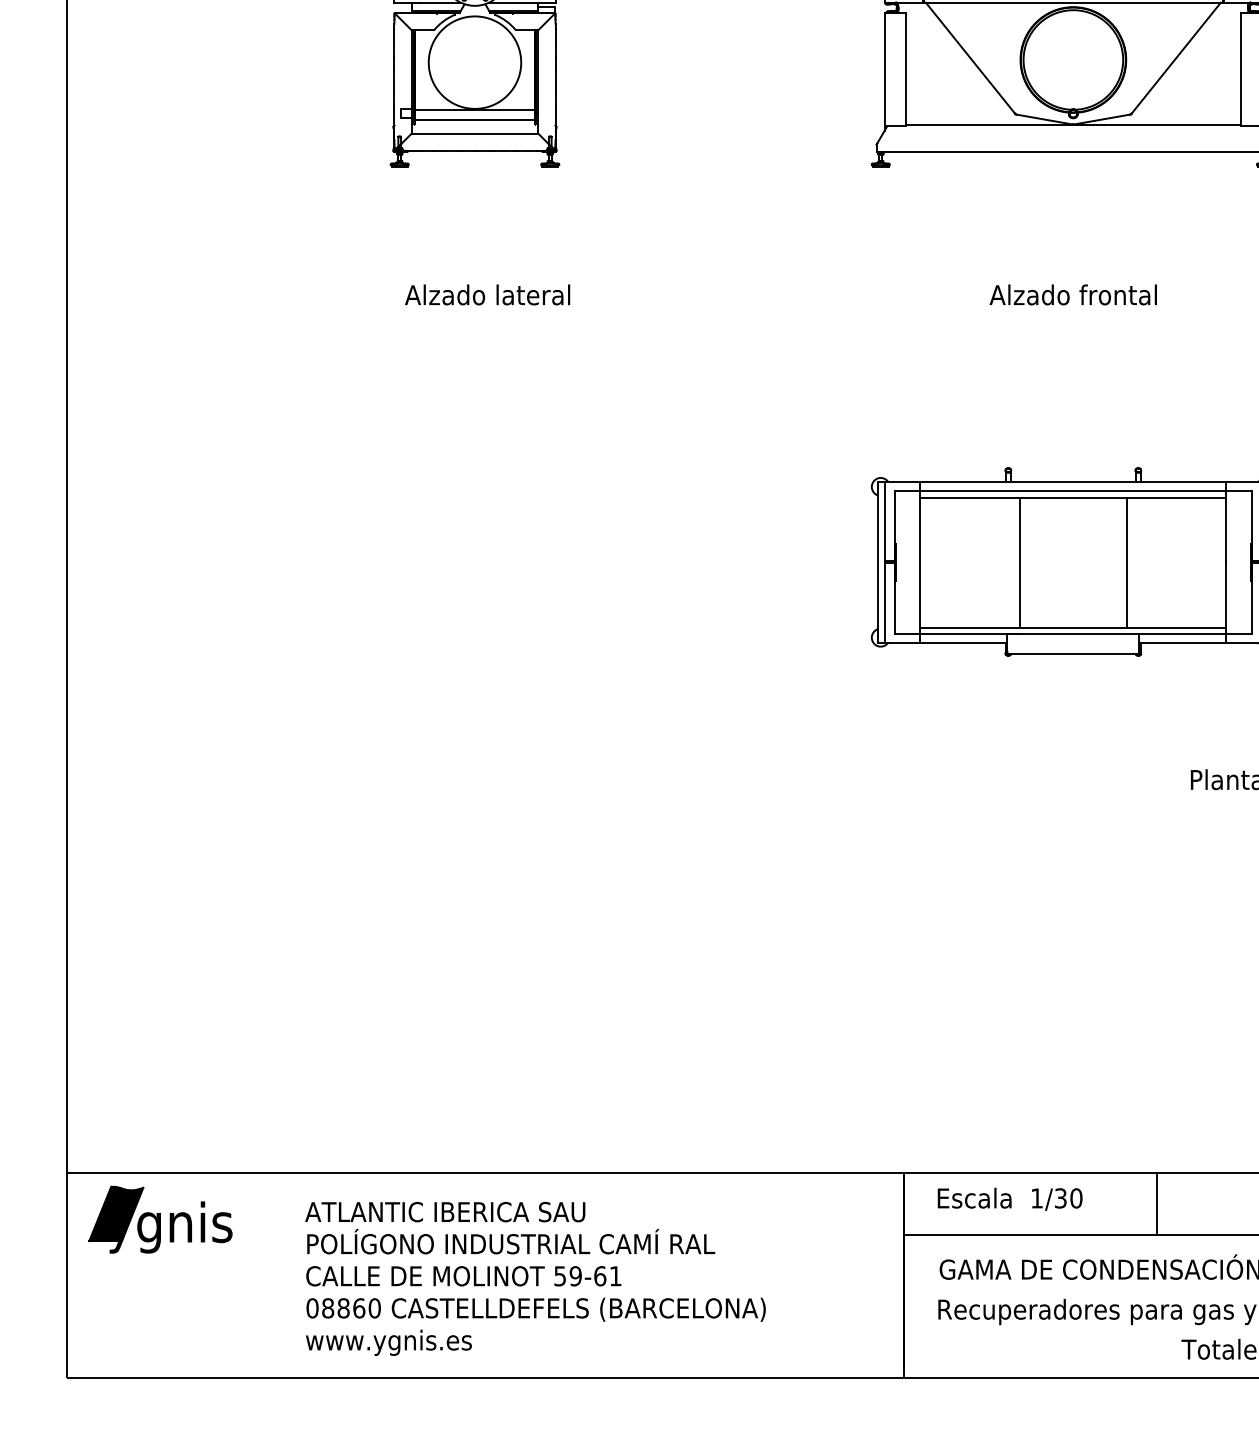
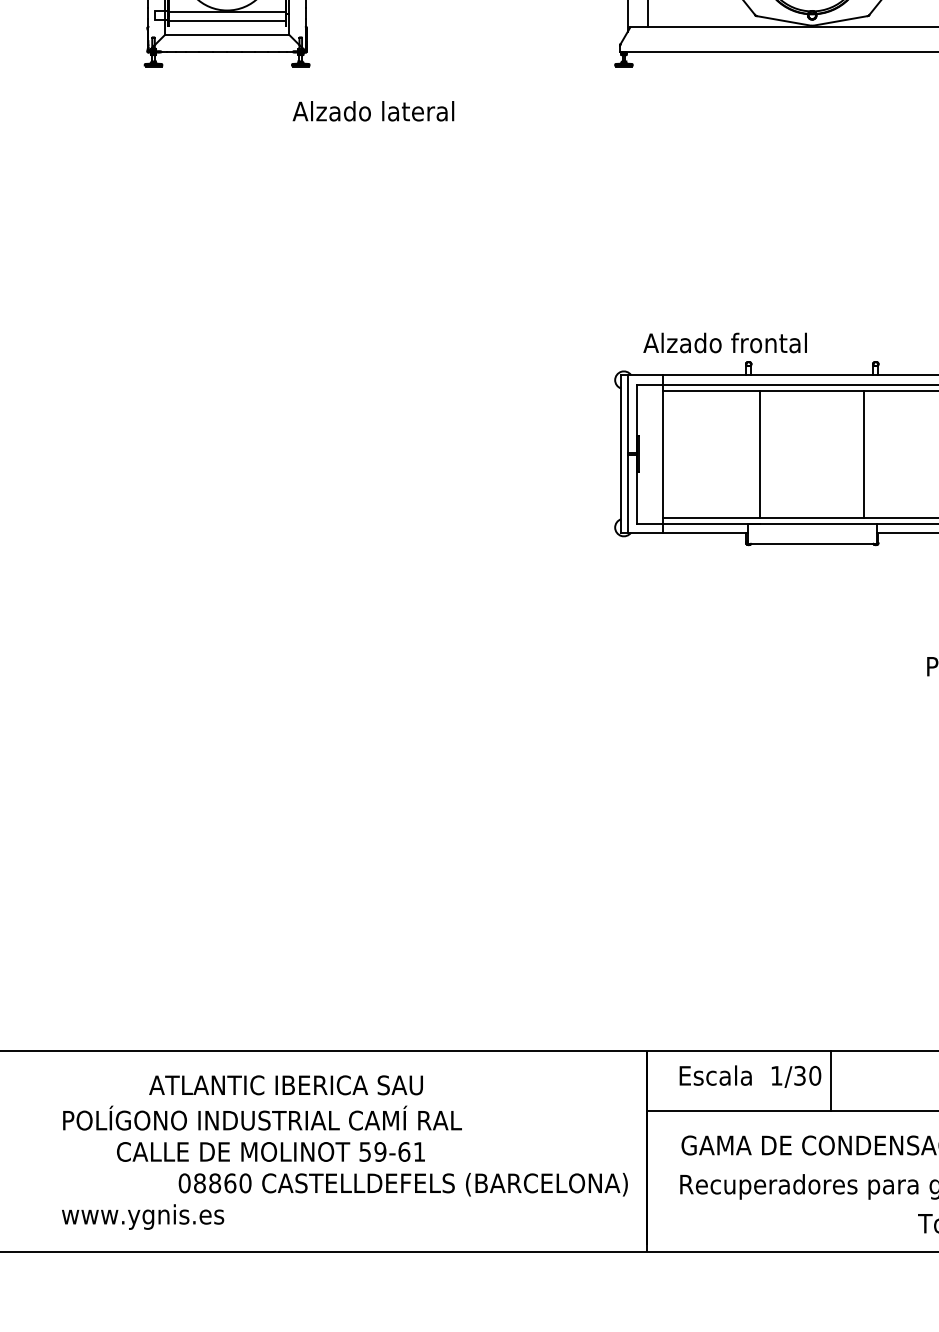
text: (487, 294) -> (373, 110), moved
text: (1072, 294) -> (724, 342), moved
line: (1157, 1203) -> (830, 1080), moved
text: (445, 1212) -> (286, 1085), moved
text: (463, 1276) -> (270, 1152), moved
text: (535, 1309) -> (402, 1184), moved

